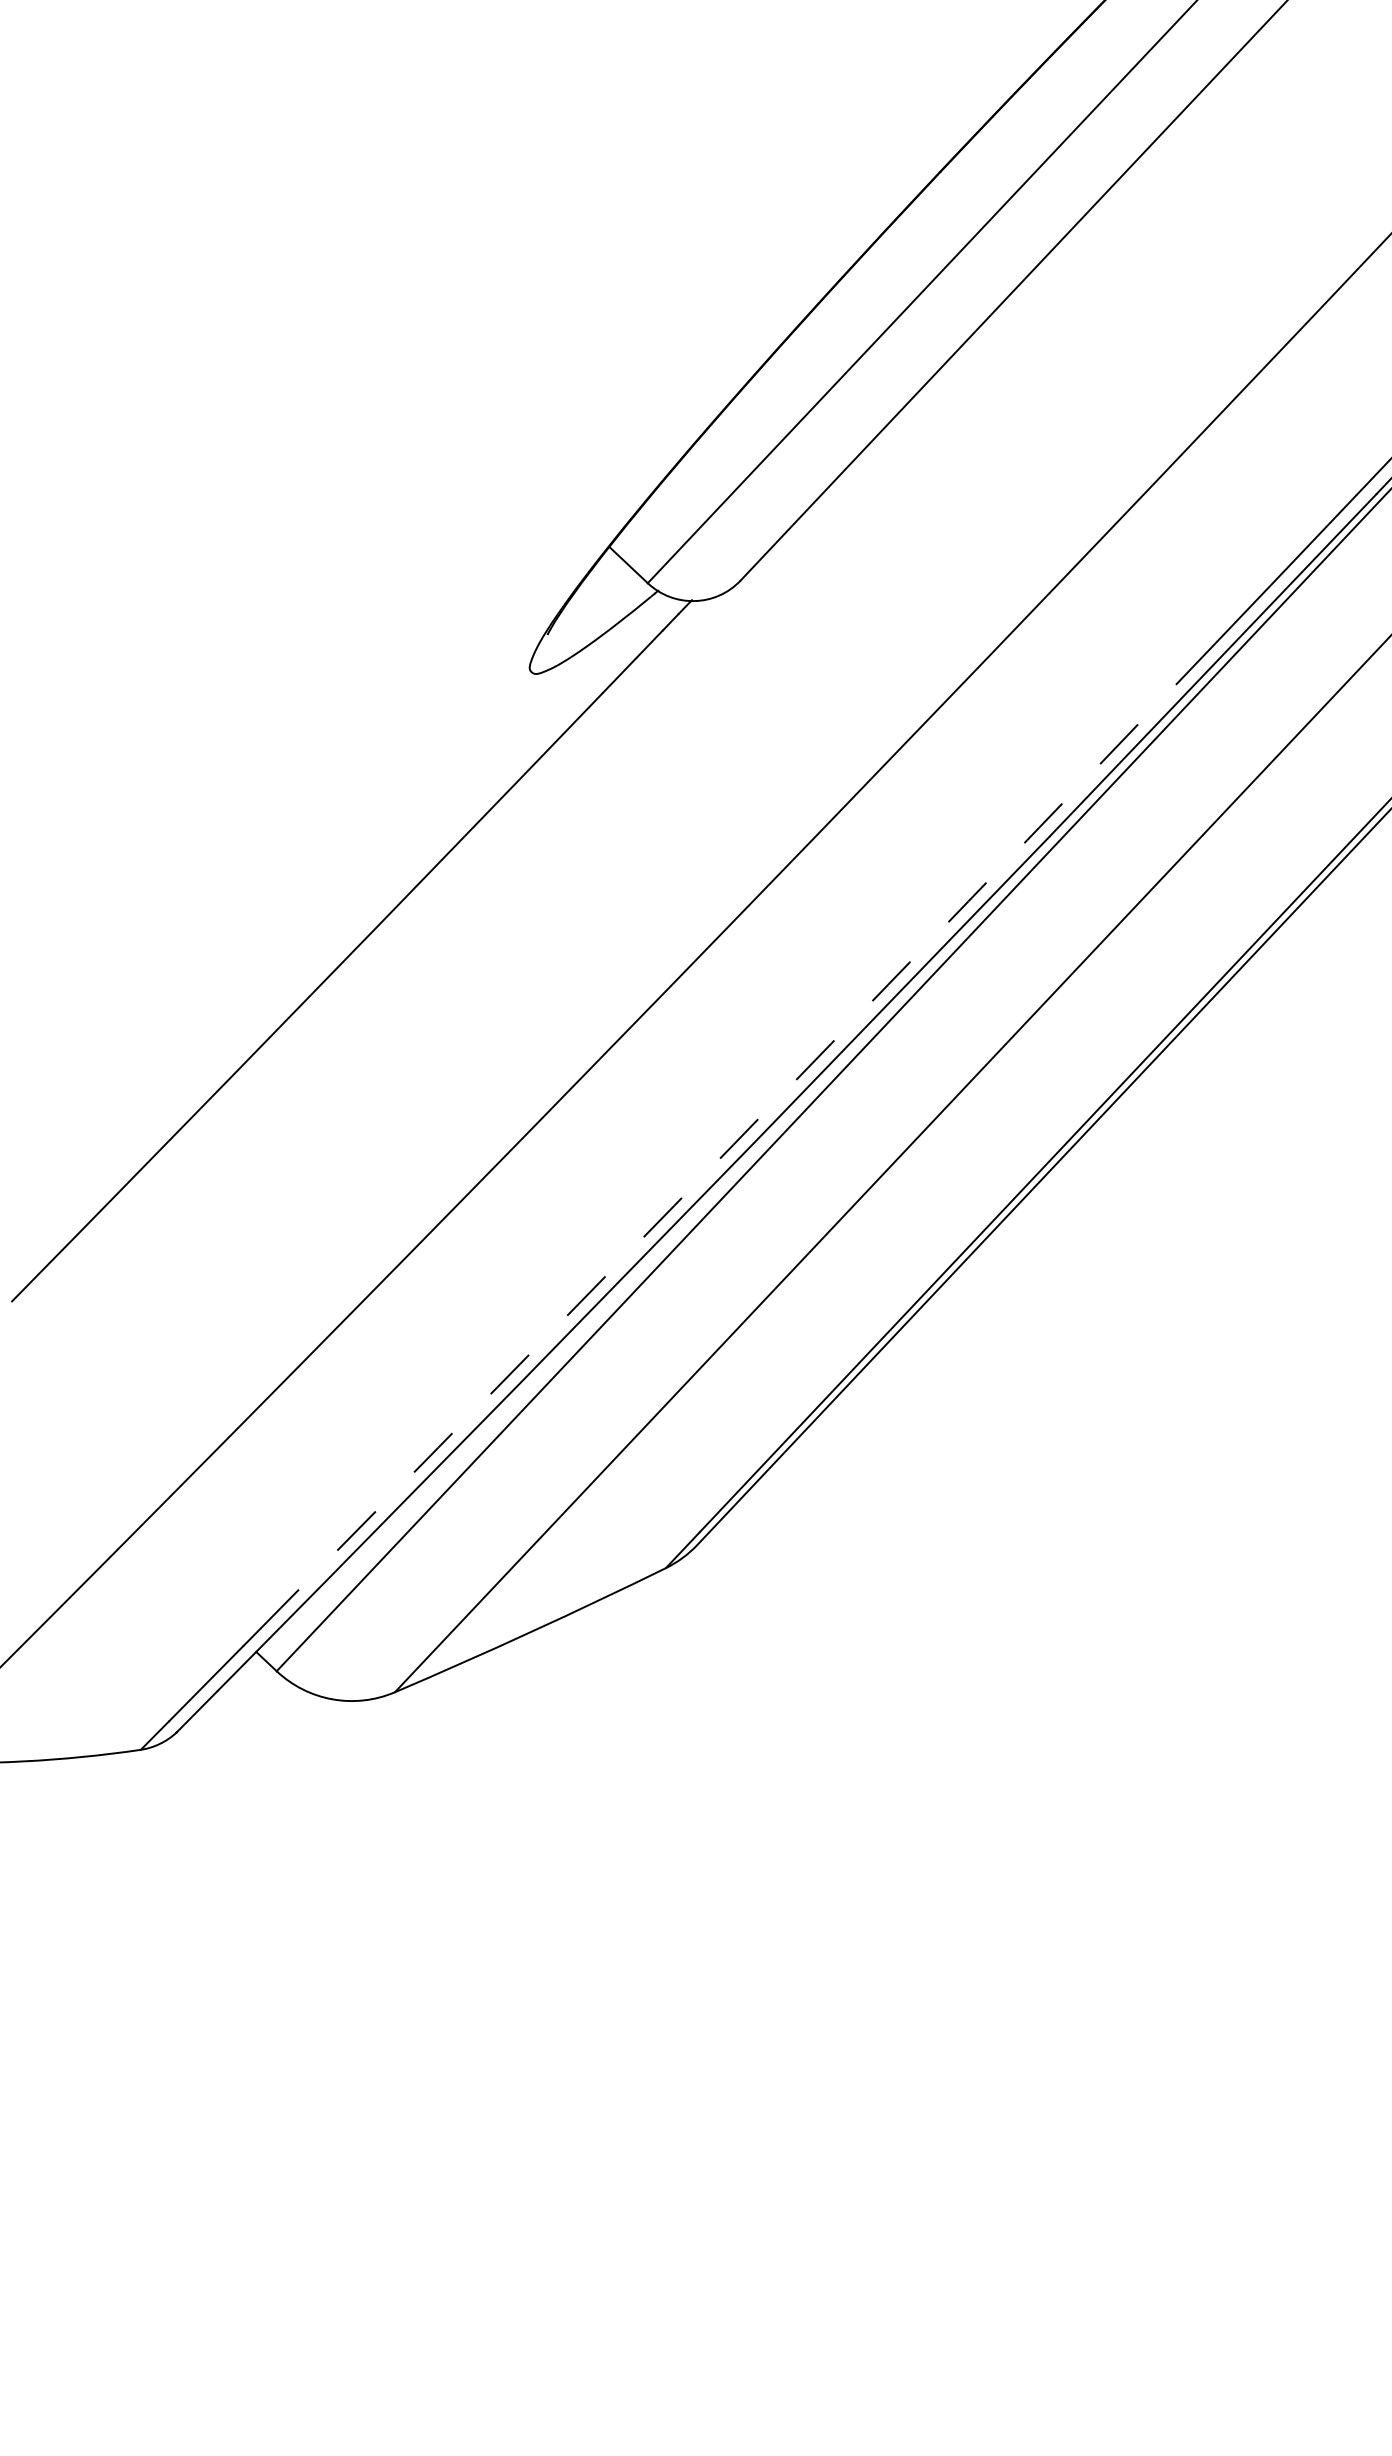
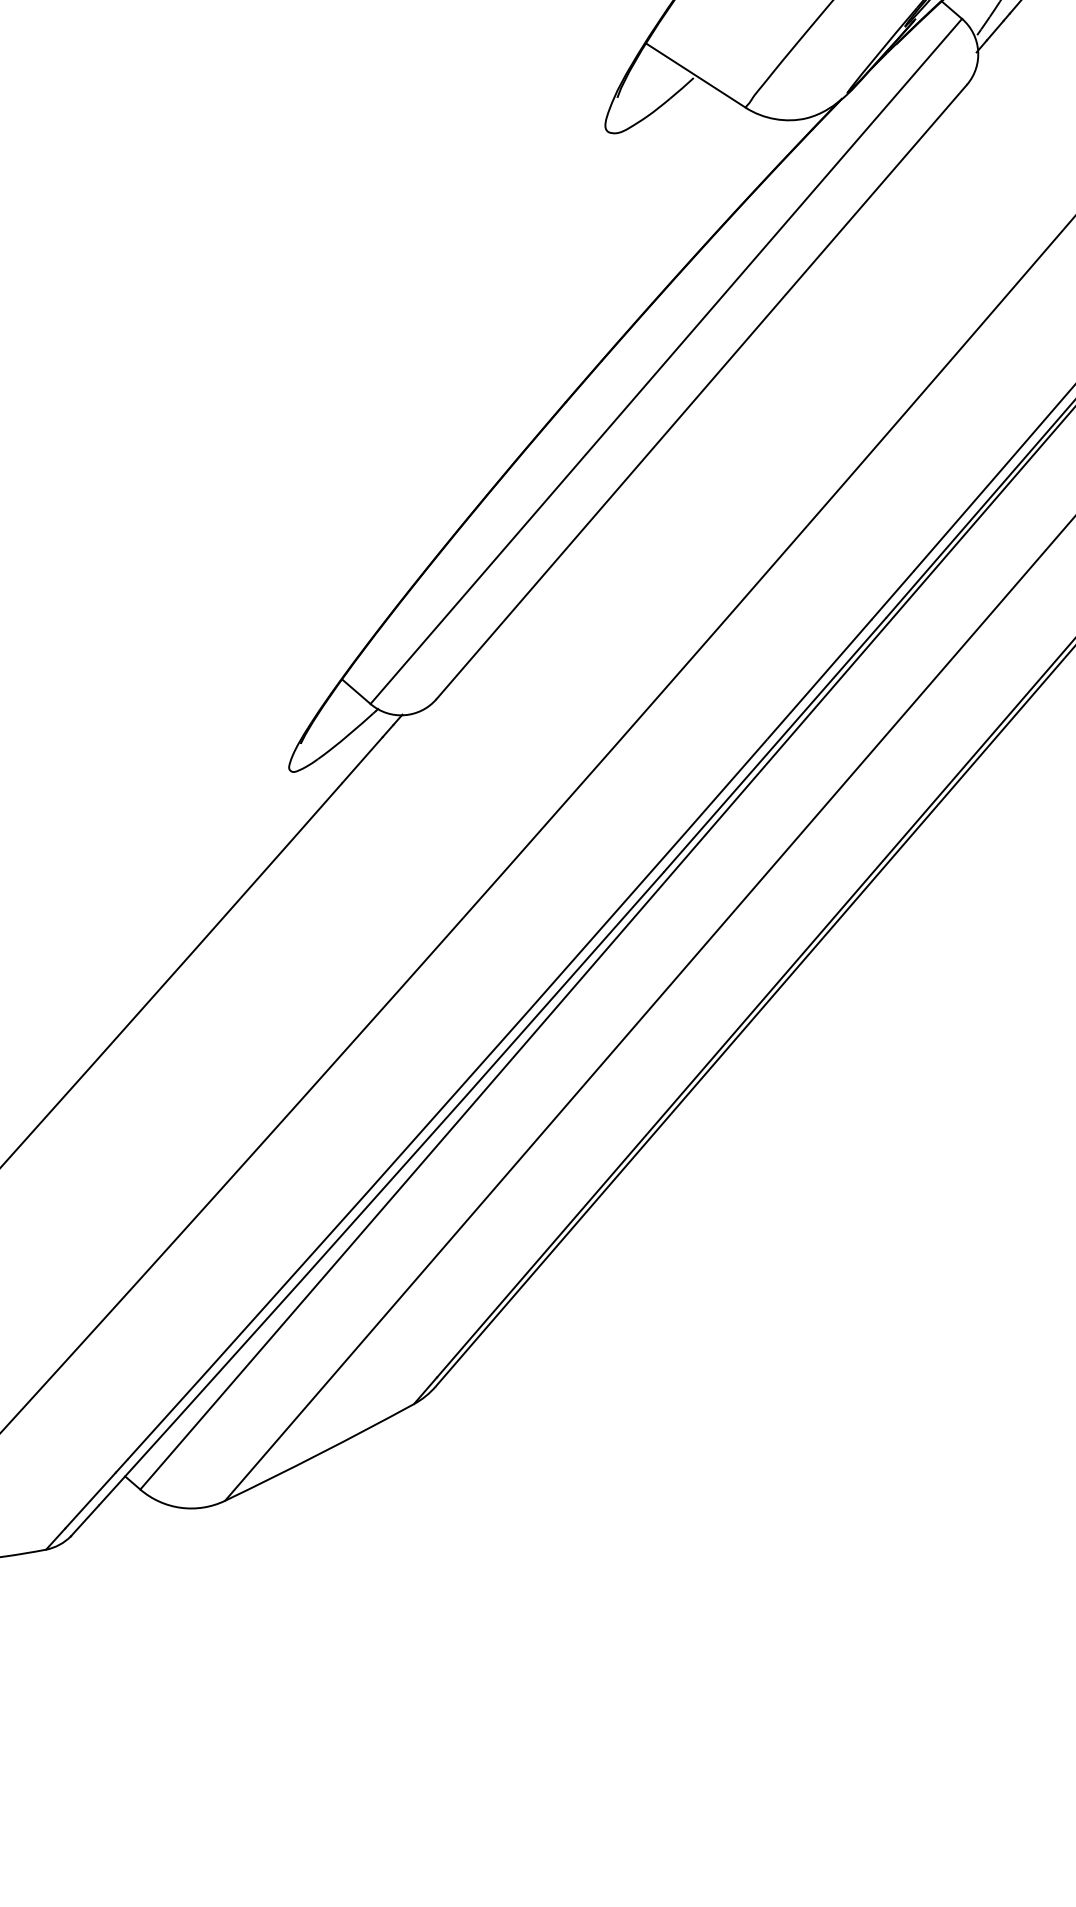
arc: (732, 1144) -> (448, 1100), dashed -> solid

